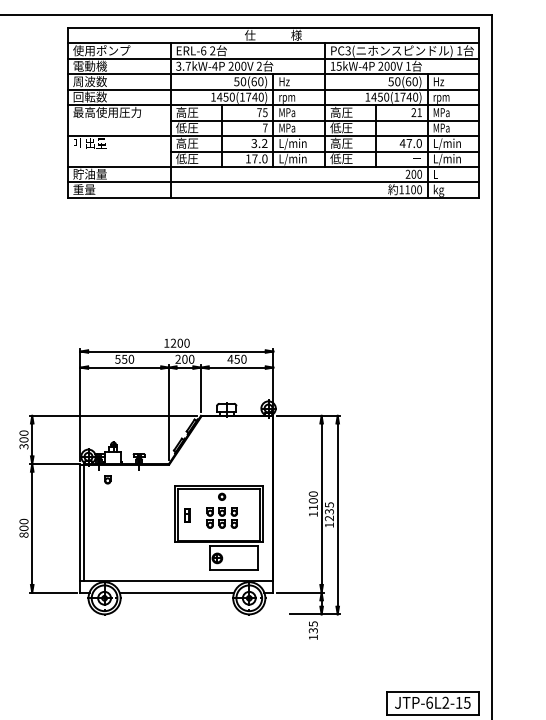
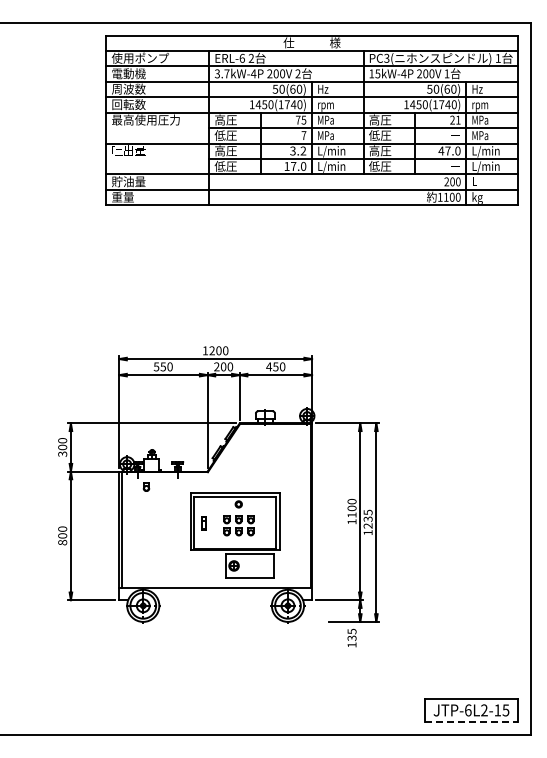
part: (218, 527) -> (235, 535), moved
line: (176, 592) -> (215, 600), removed
line: (433, 714) -> (472, 722), solid -> dashed

